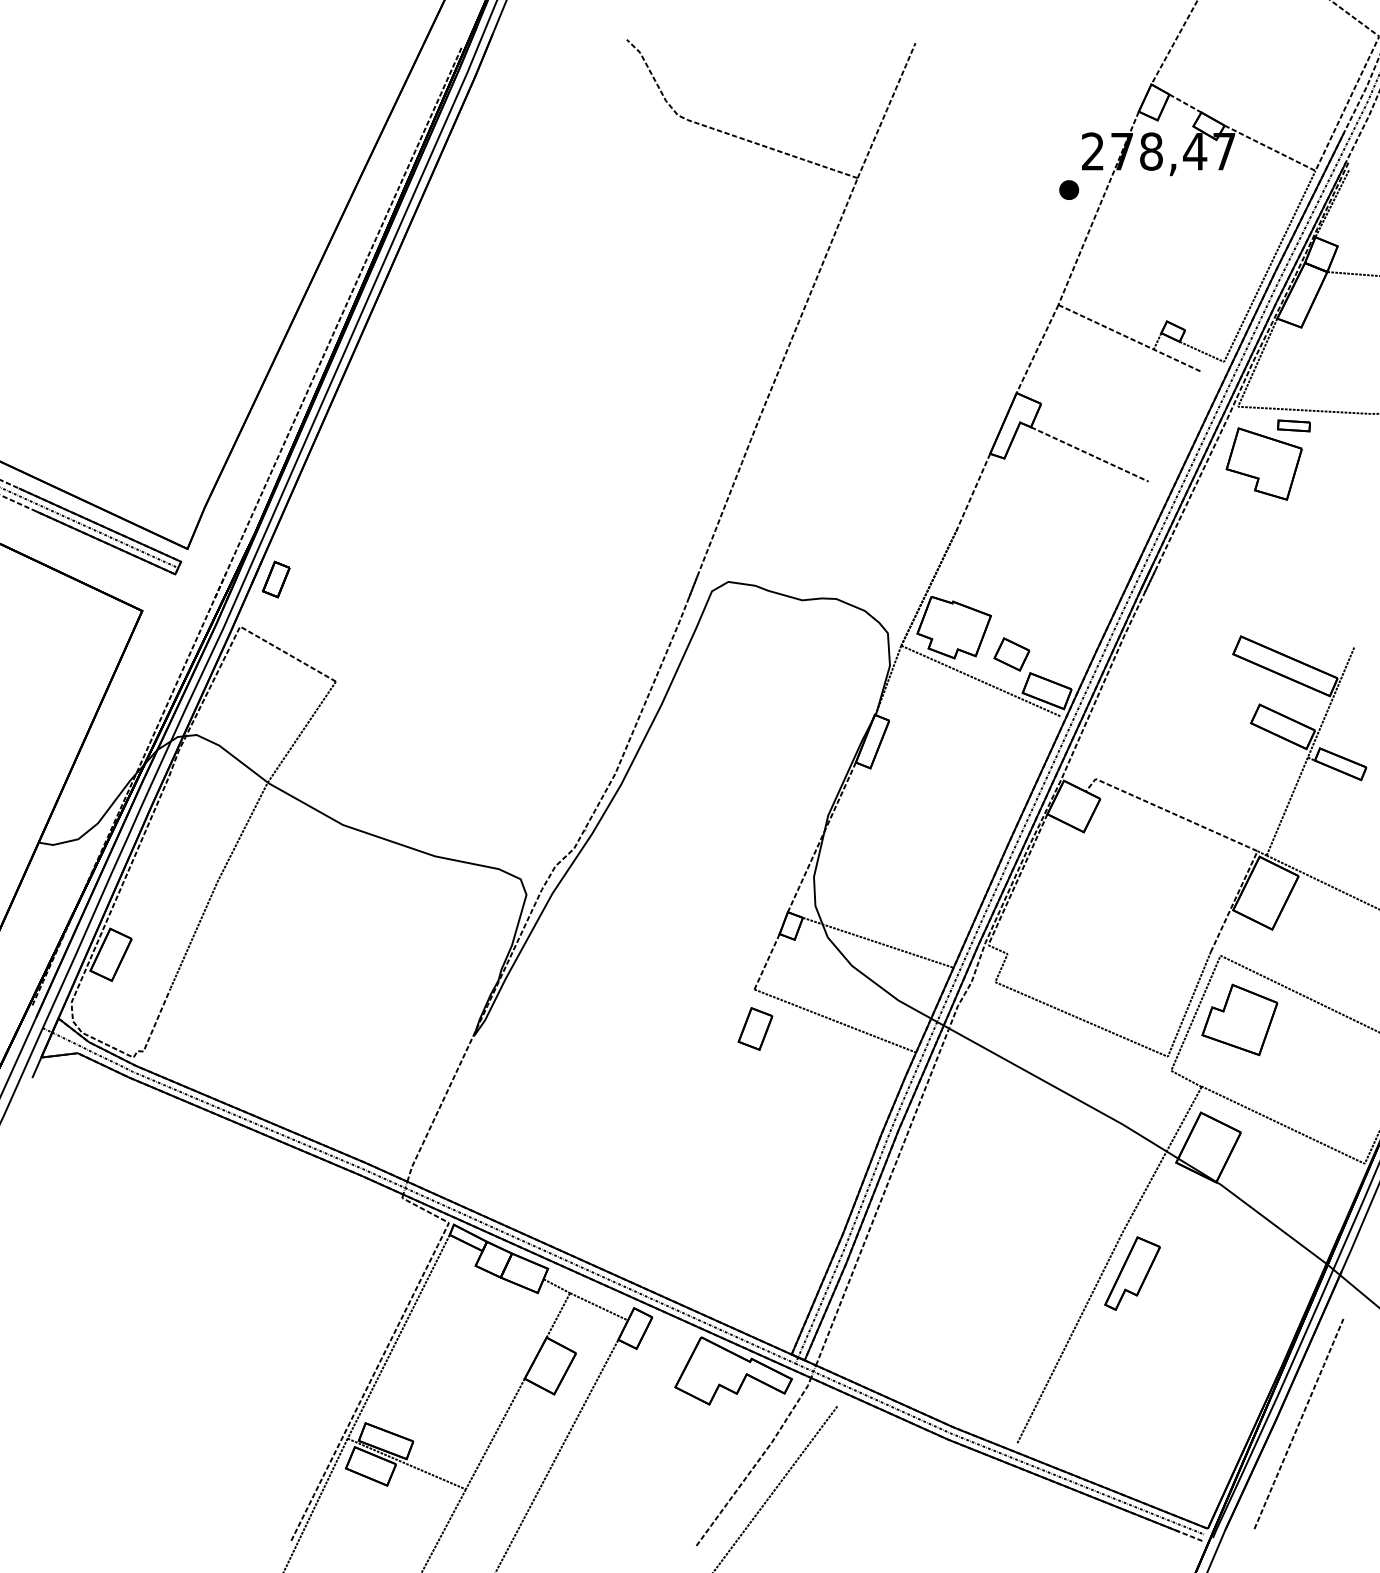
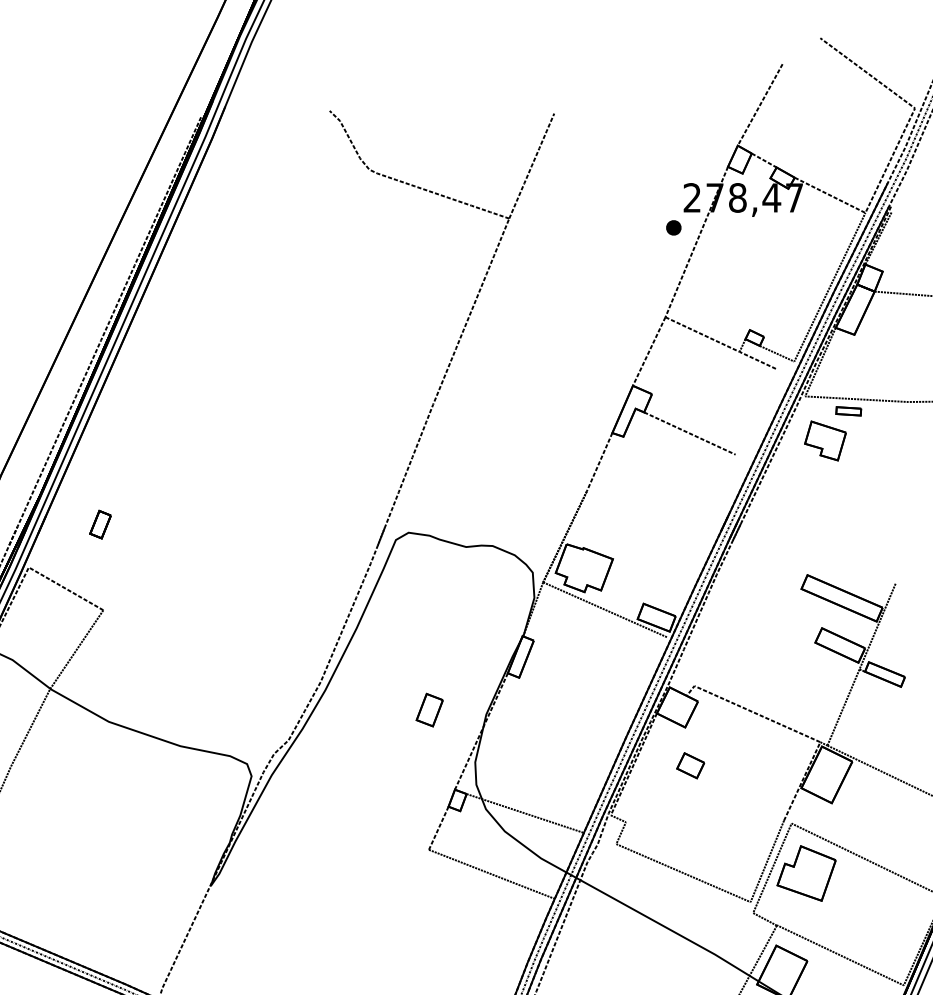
part: (1263, 463) -> (825, 440), size x0.7
part: (275, 579) -> (99, 524), moved
part: (1011, 654) -> (690, 765), moved
part: (755, 1028) -> (429, 709), moved

